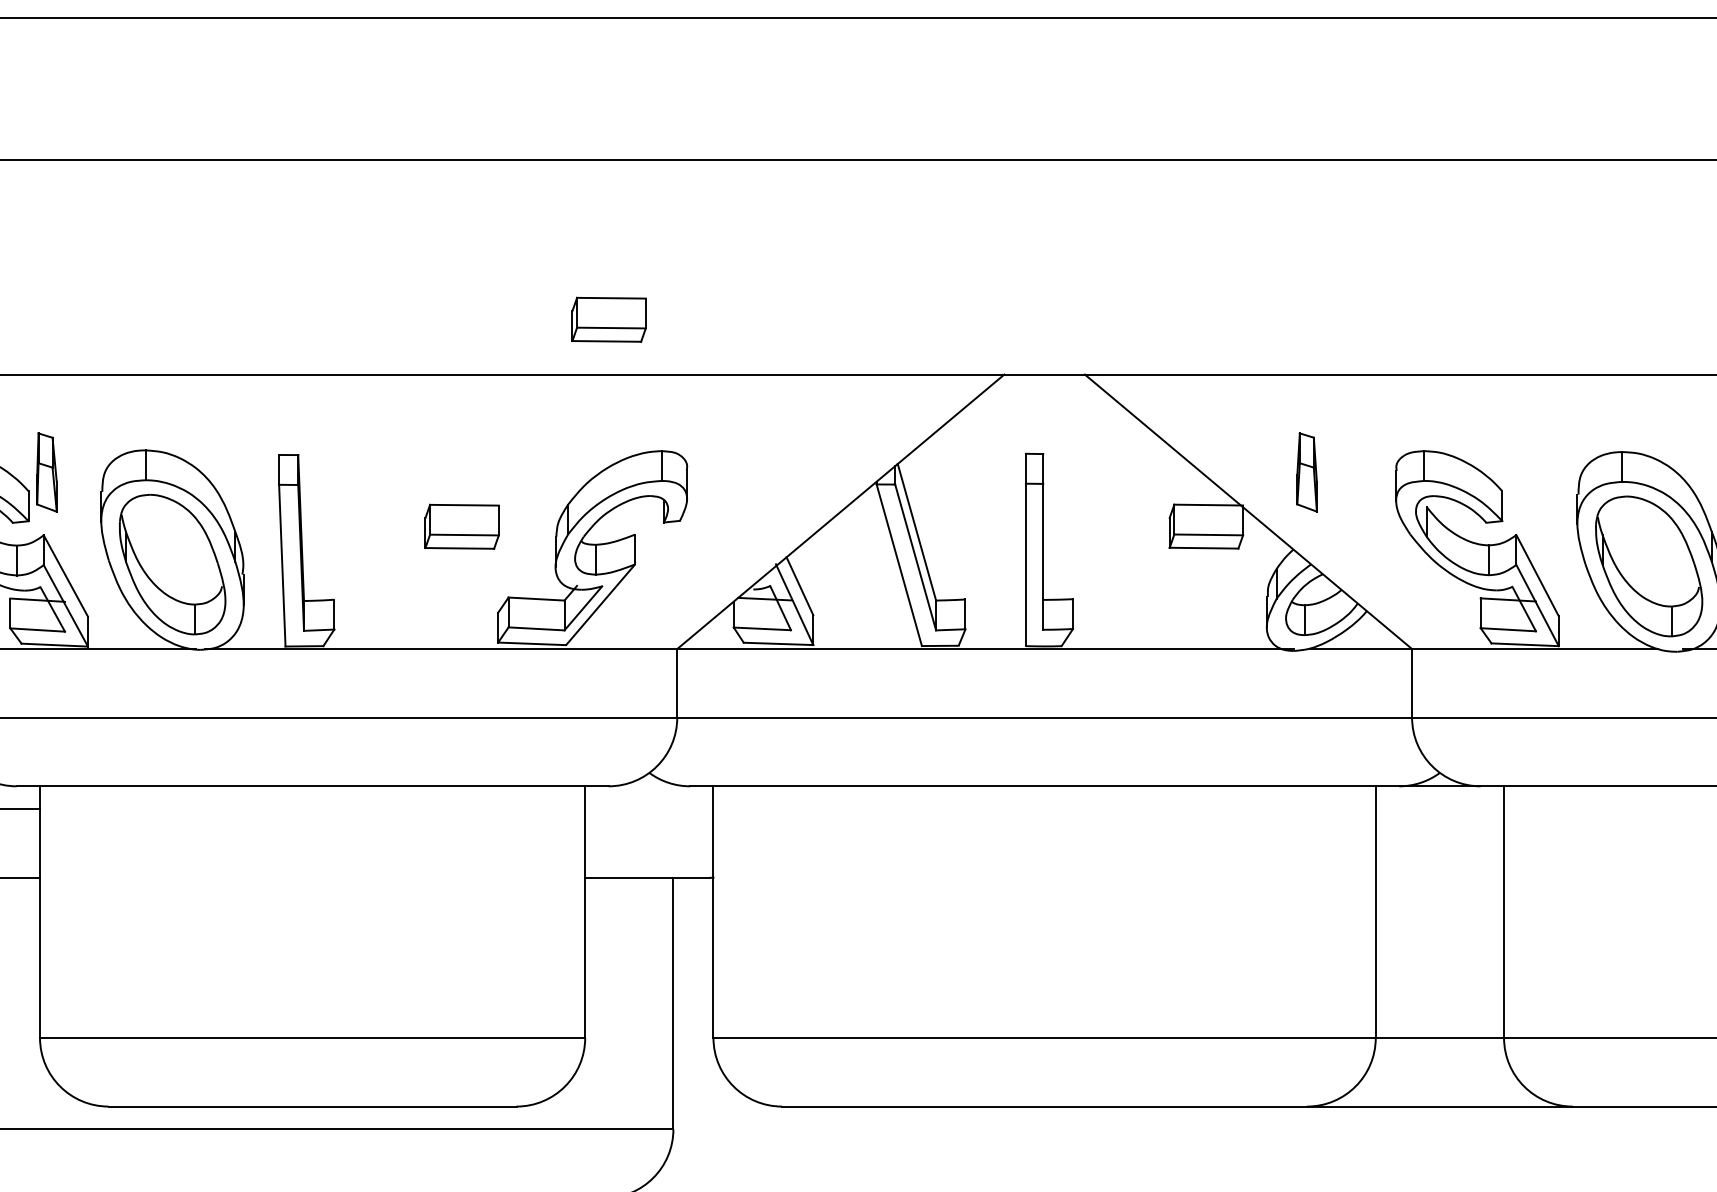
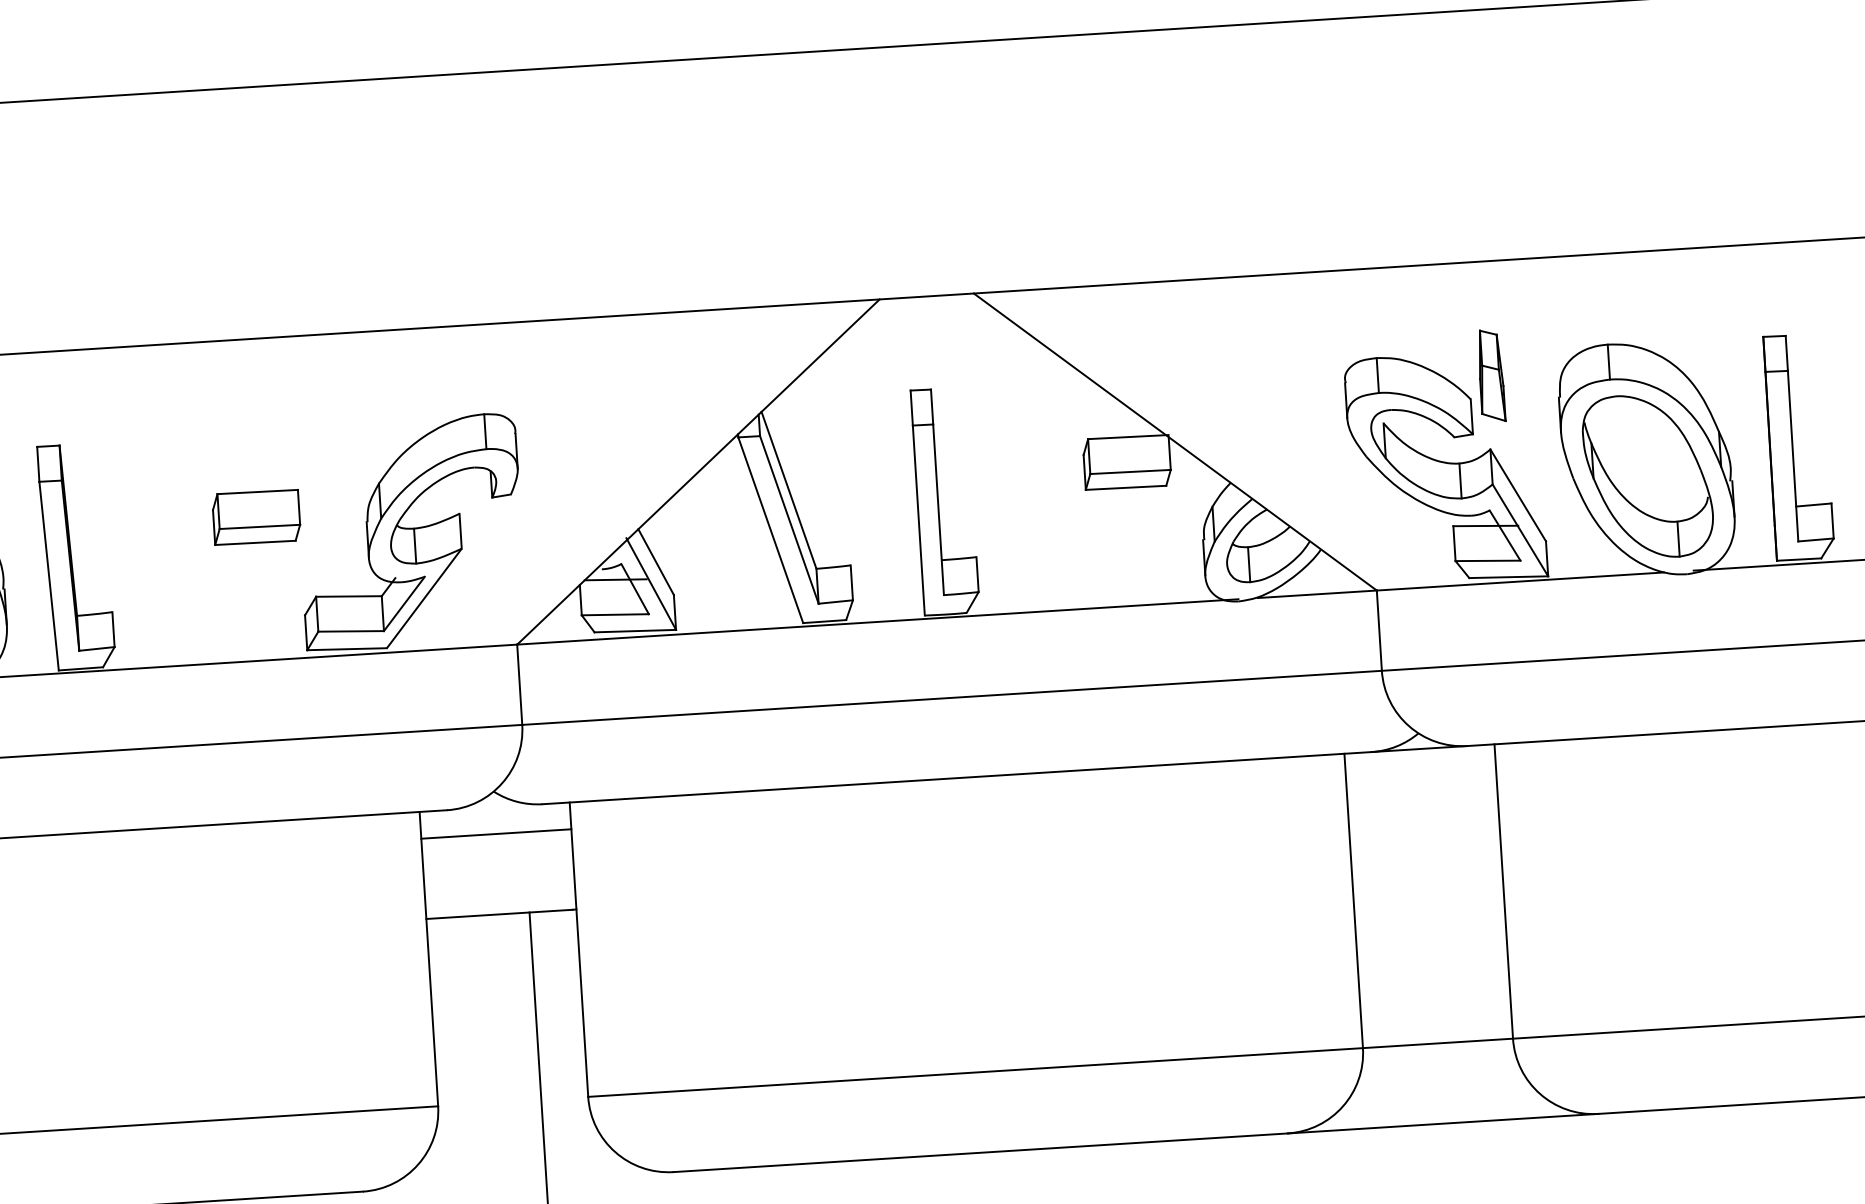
part: (608, 319) -> (412, 264), removed
part: (1306, 472) -> (1490, 376), moved
line: (649, 809) -> (496, 834), added

